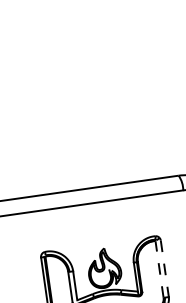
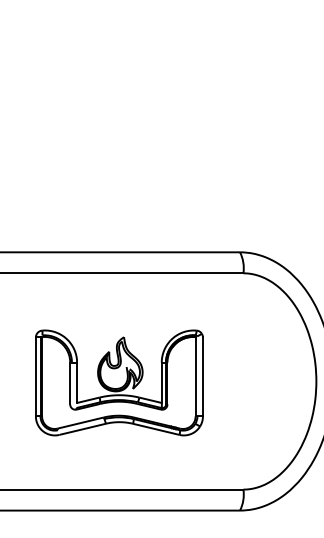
line: (159, 269) -> (195, 376), dashed -> solid
line: (164, 269) -> (202, 377), dashed -> solid

